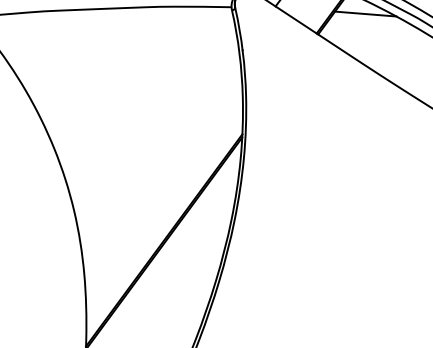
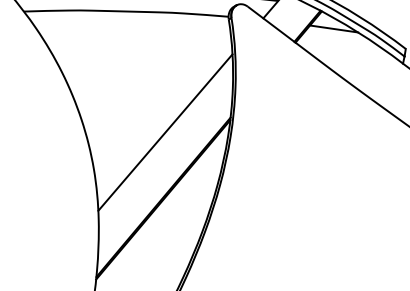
line: (161, 158) -> (165, 132), added

